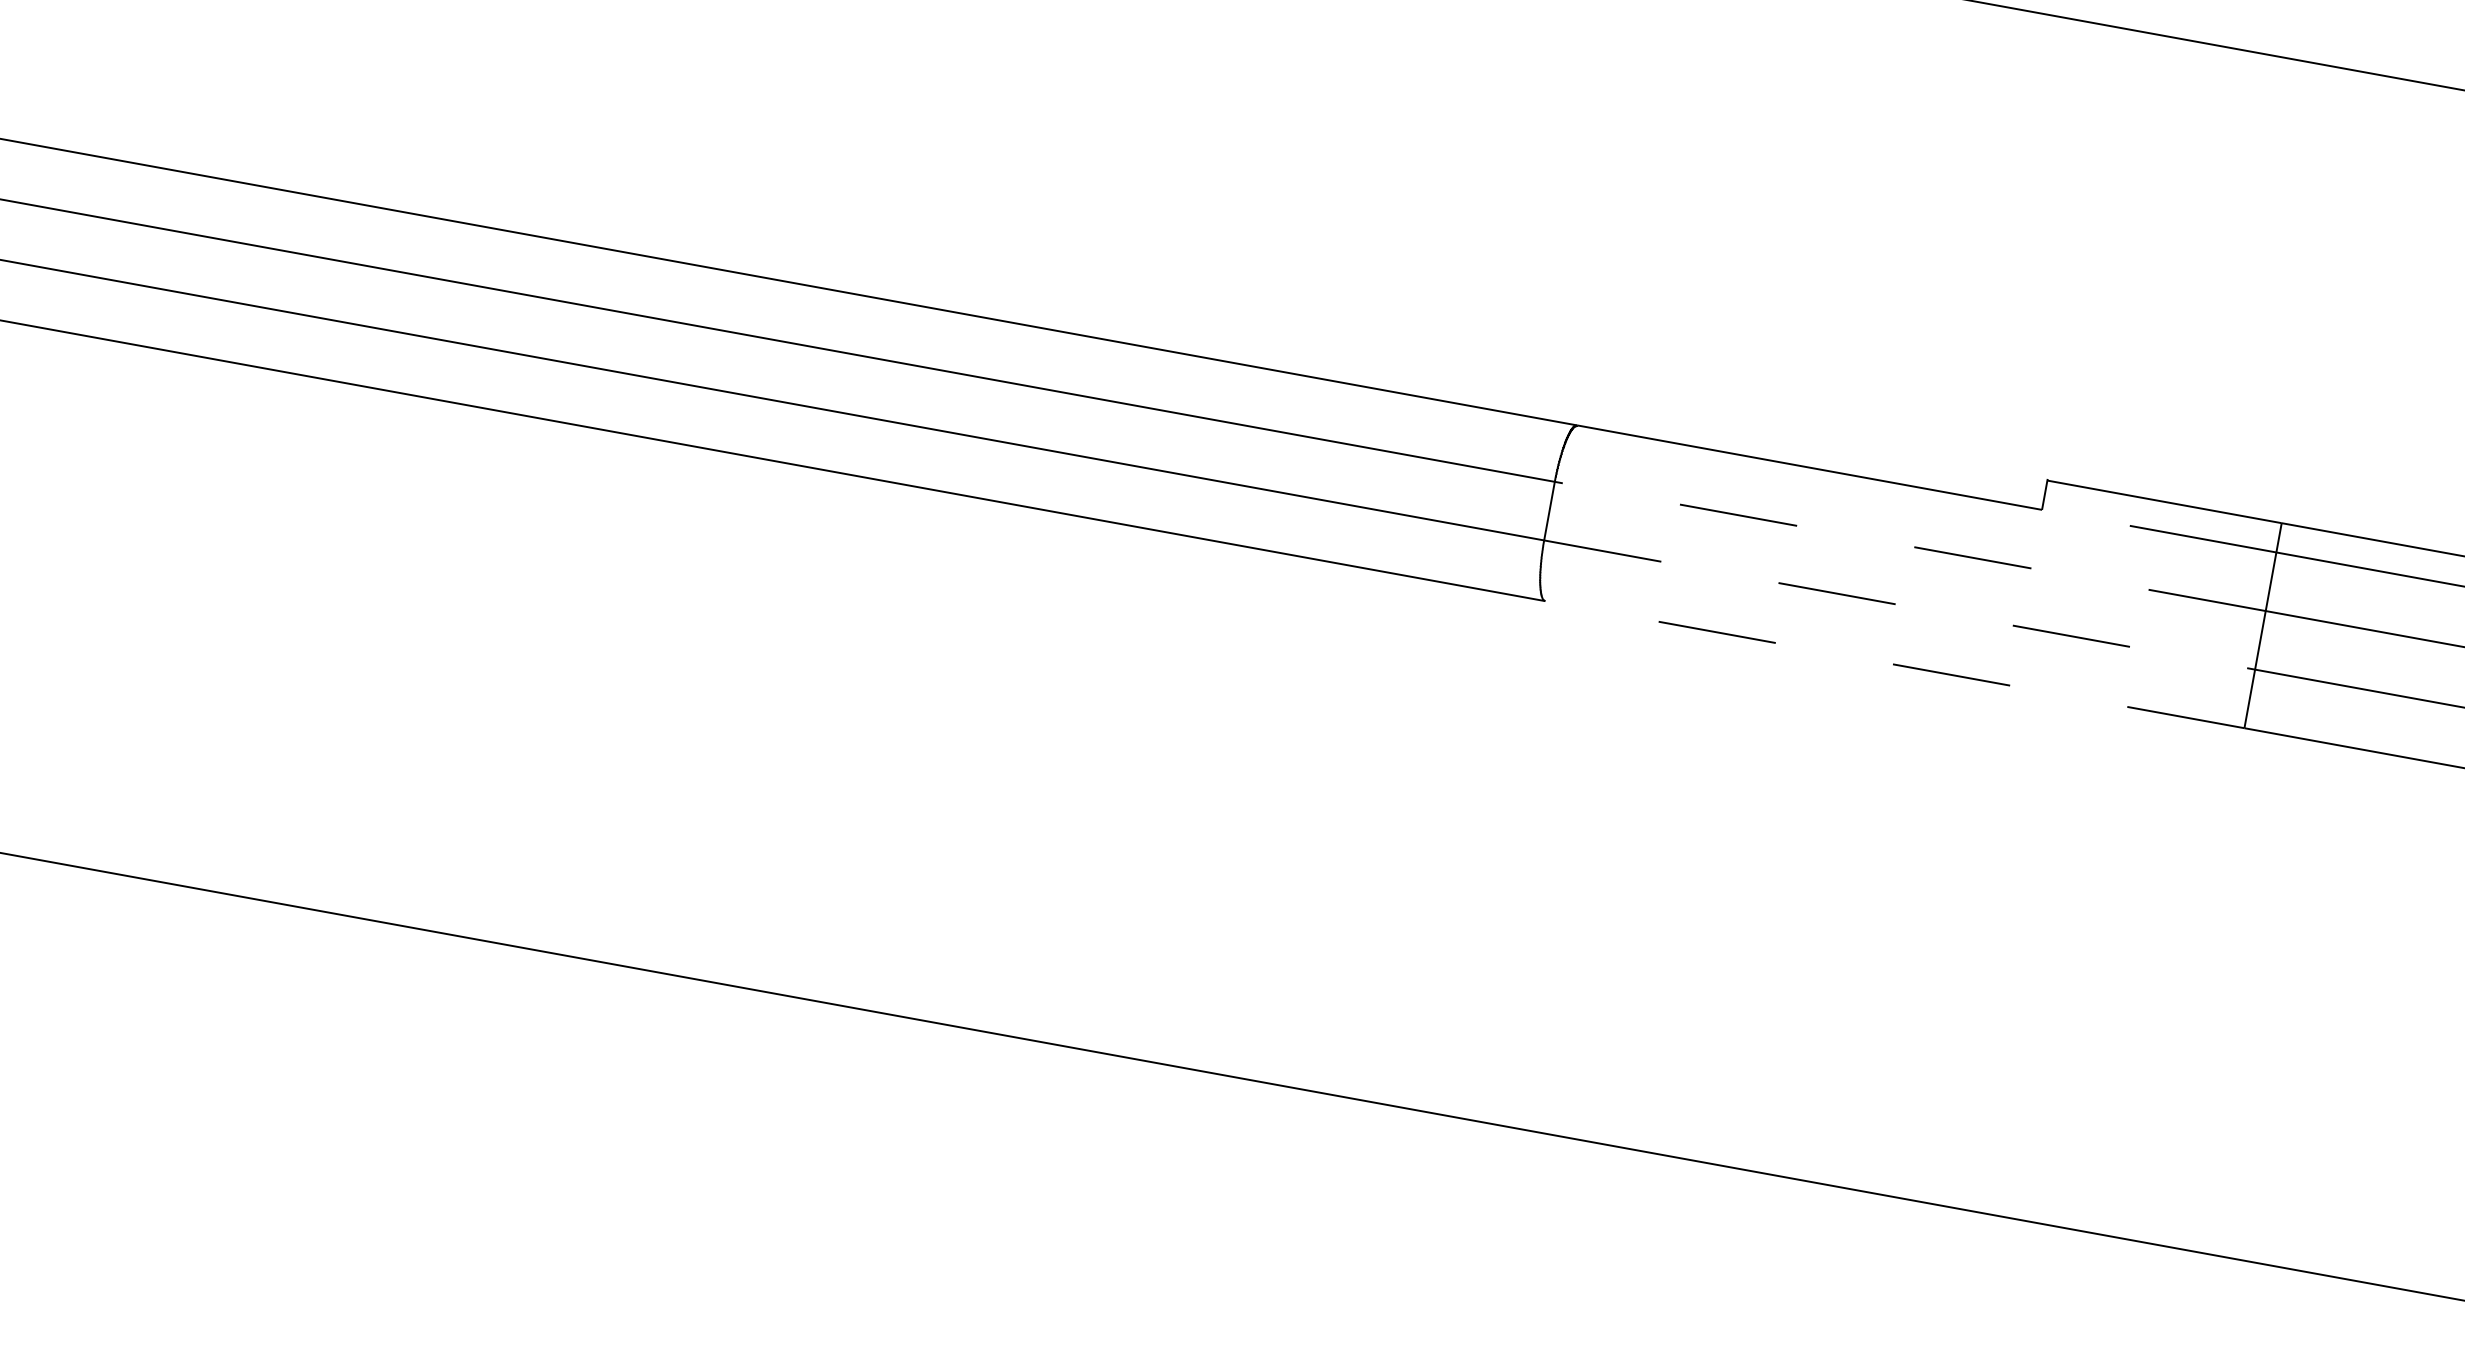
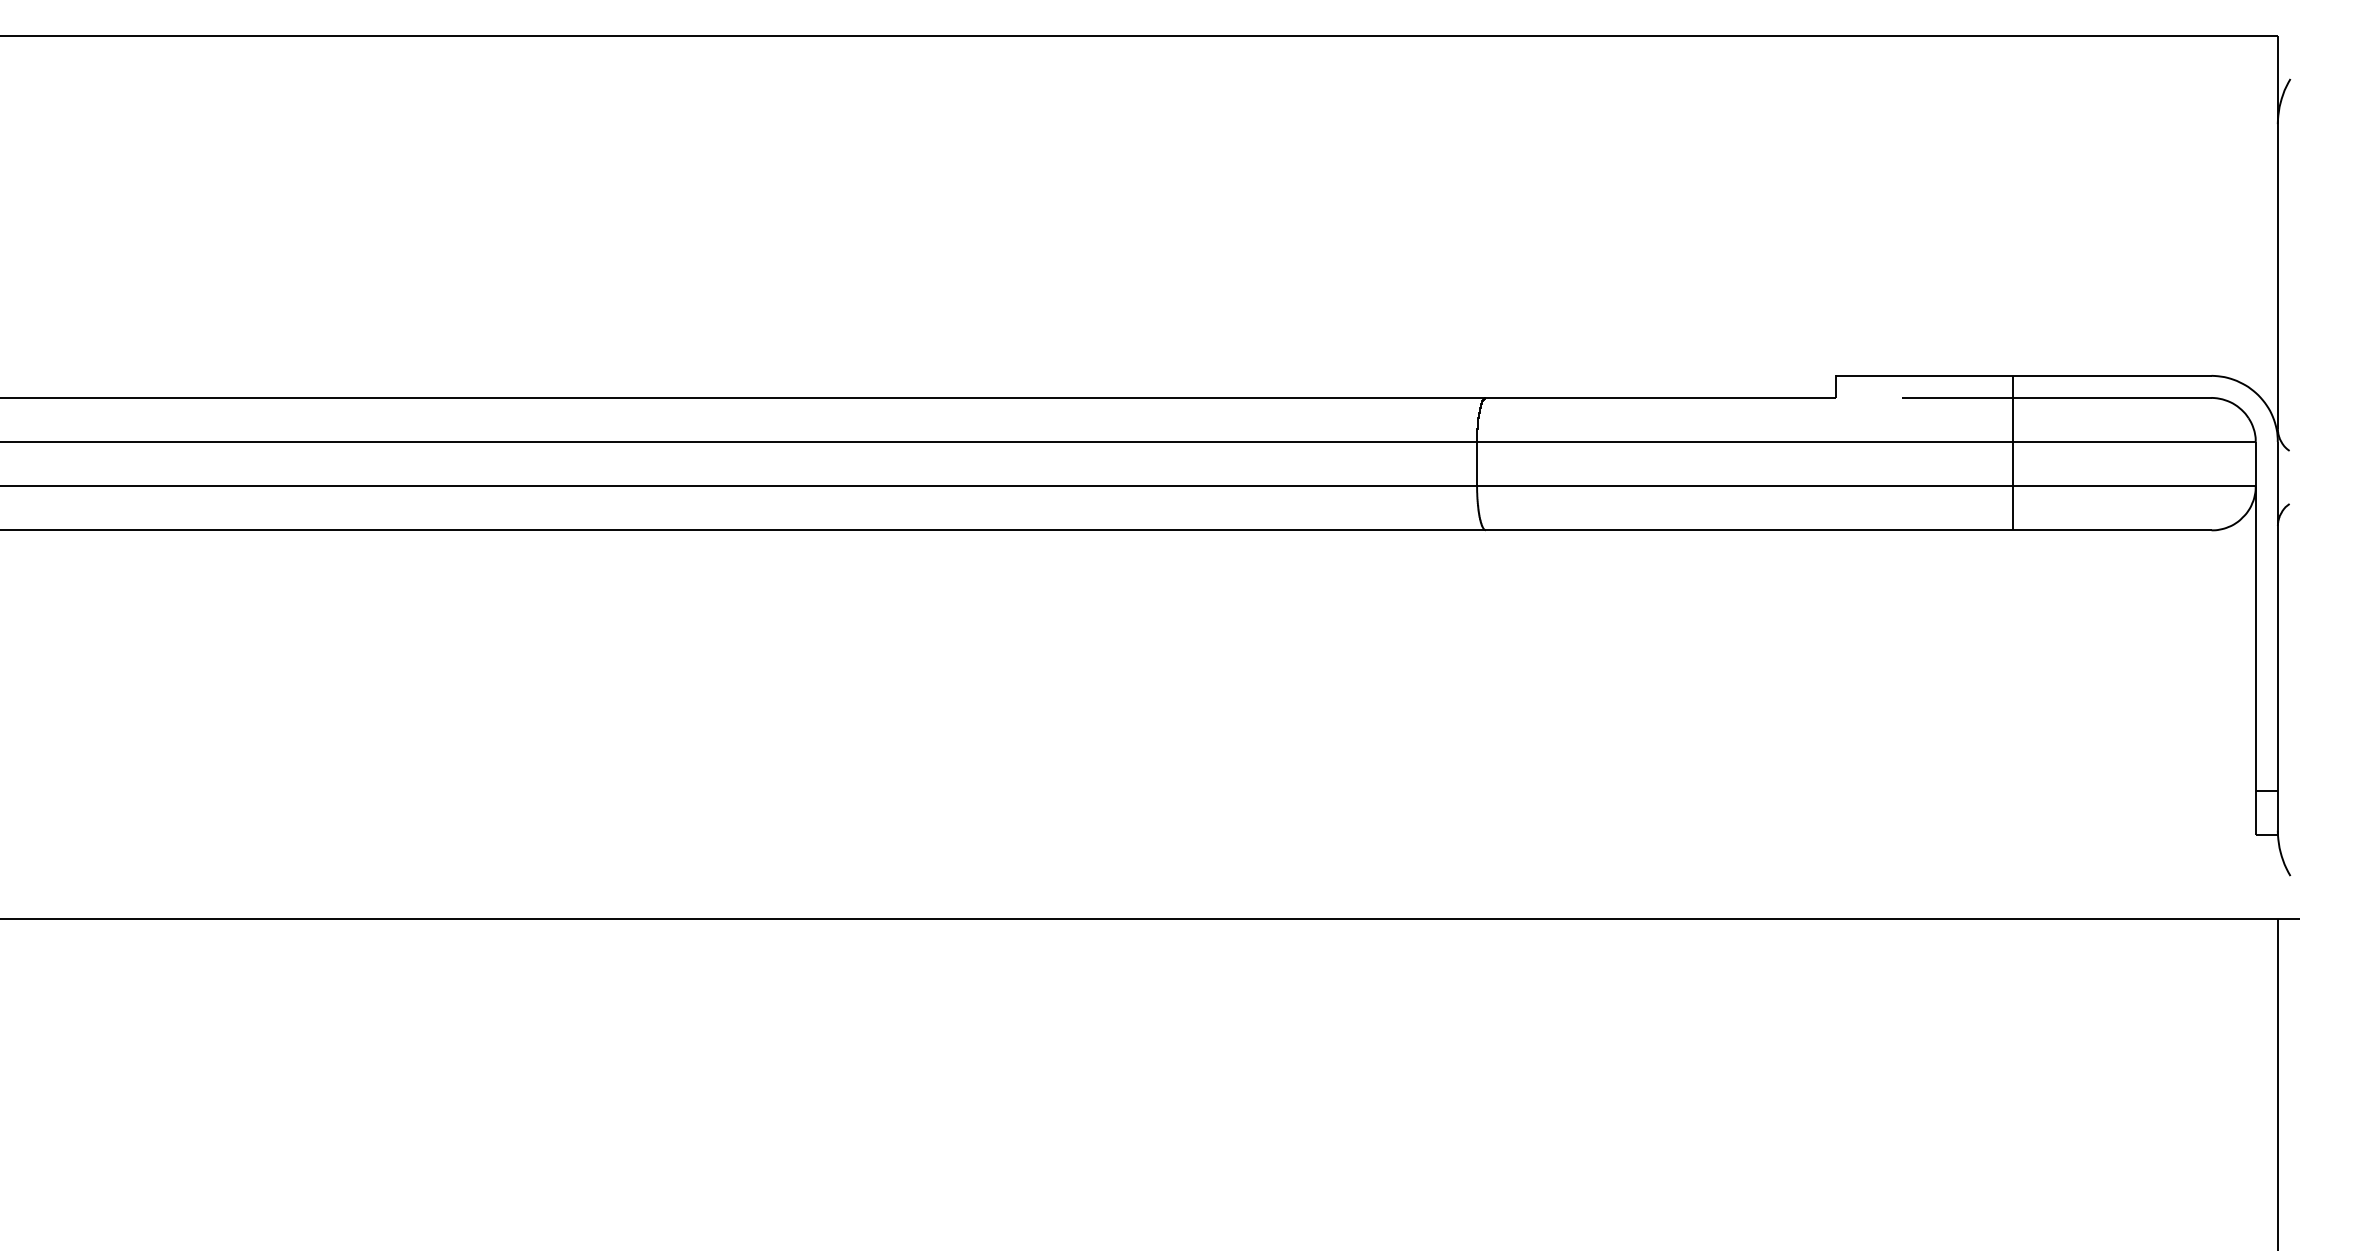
line: (1909, 546) -> (1744, 442), dashed -> solid
line: (1898, 605) -> (1744, 486), dashed -> solid
line: (1893, 664) -> (1748, 530), dashed -> solid

